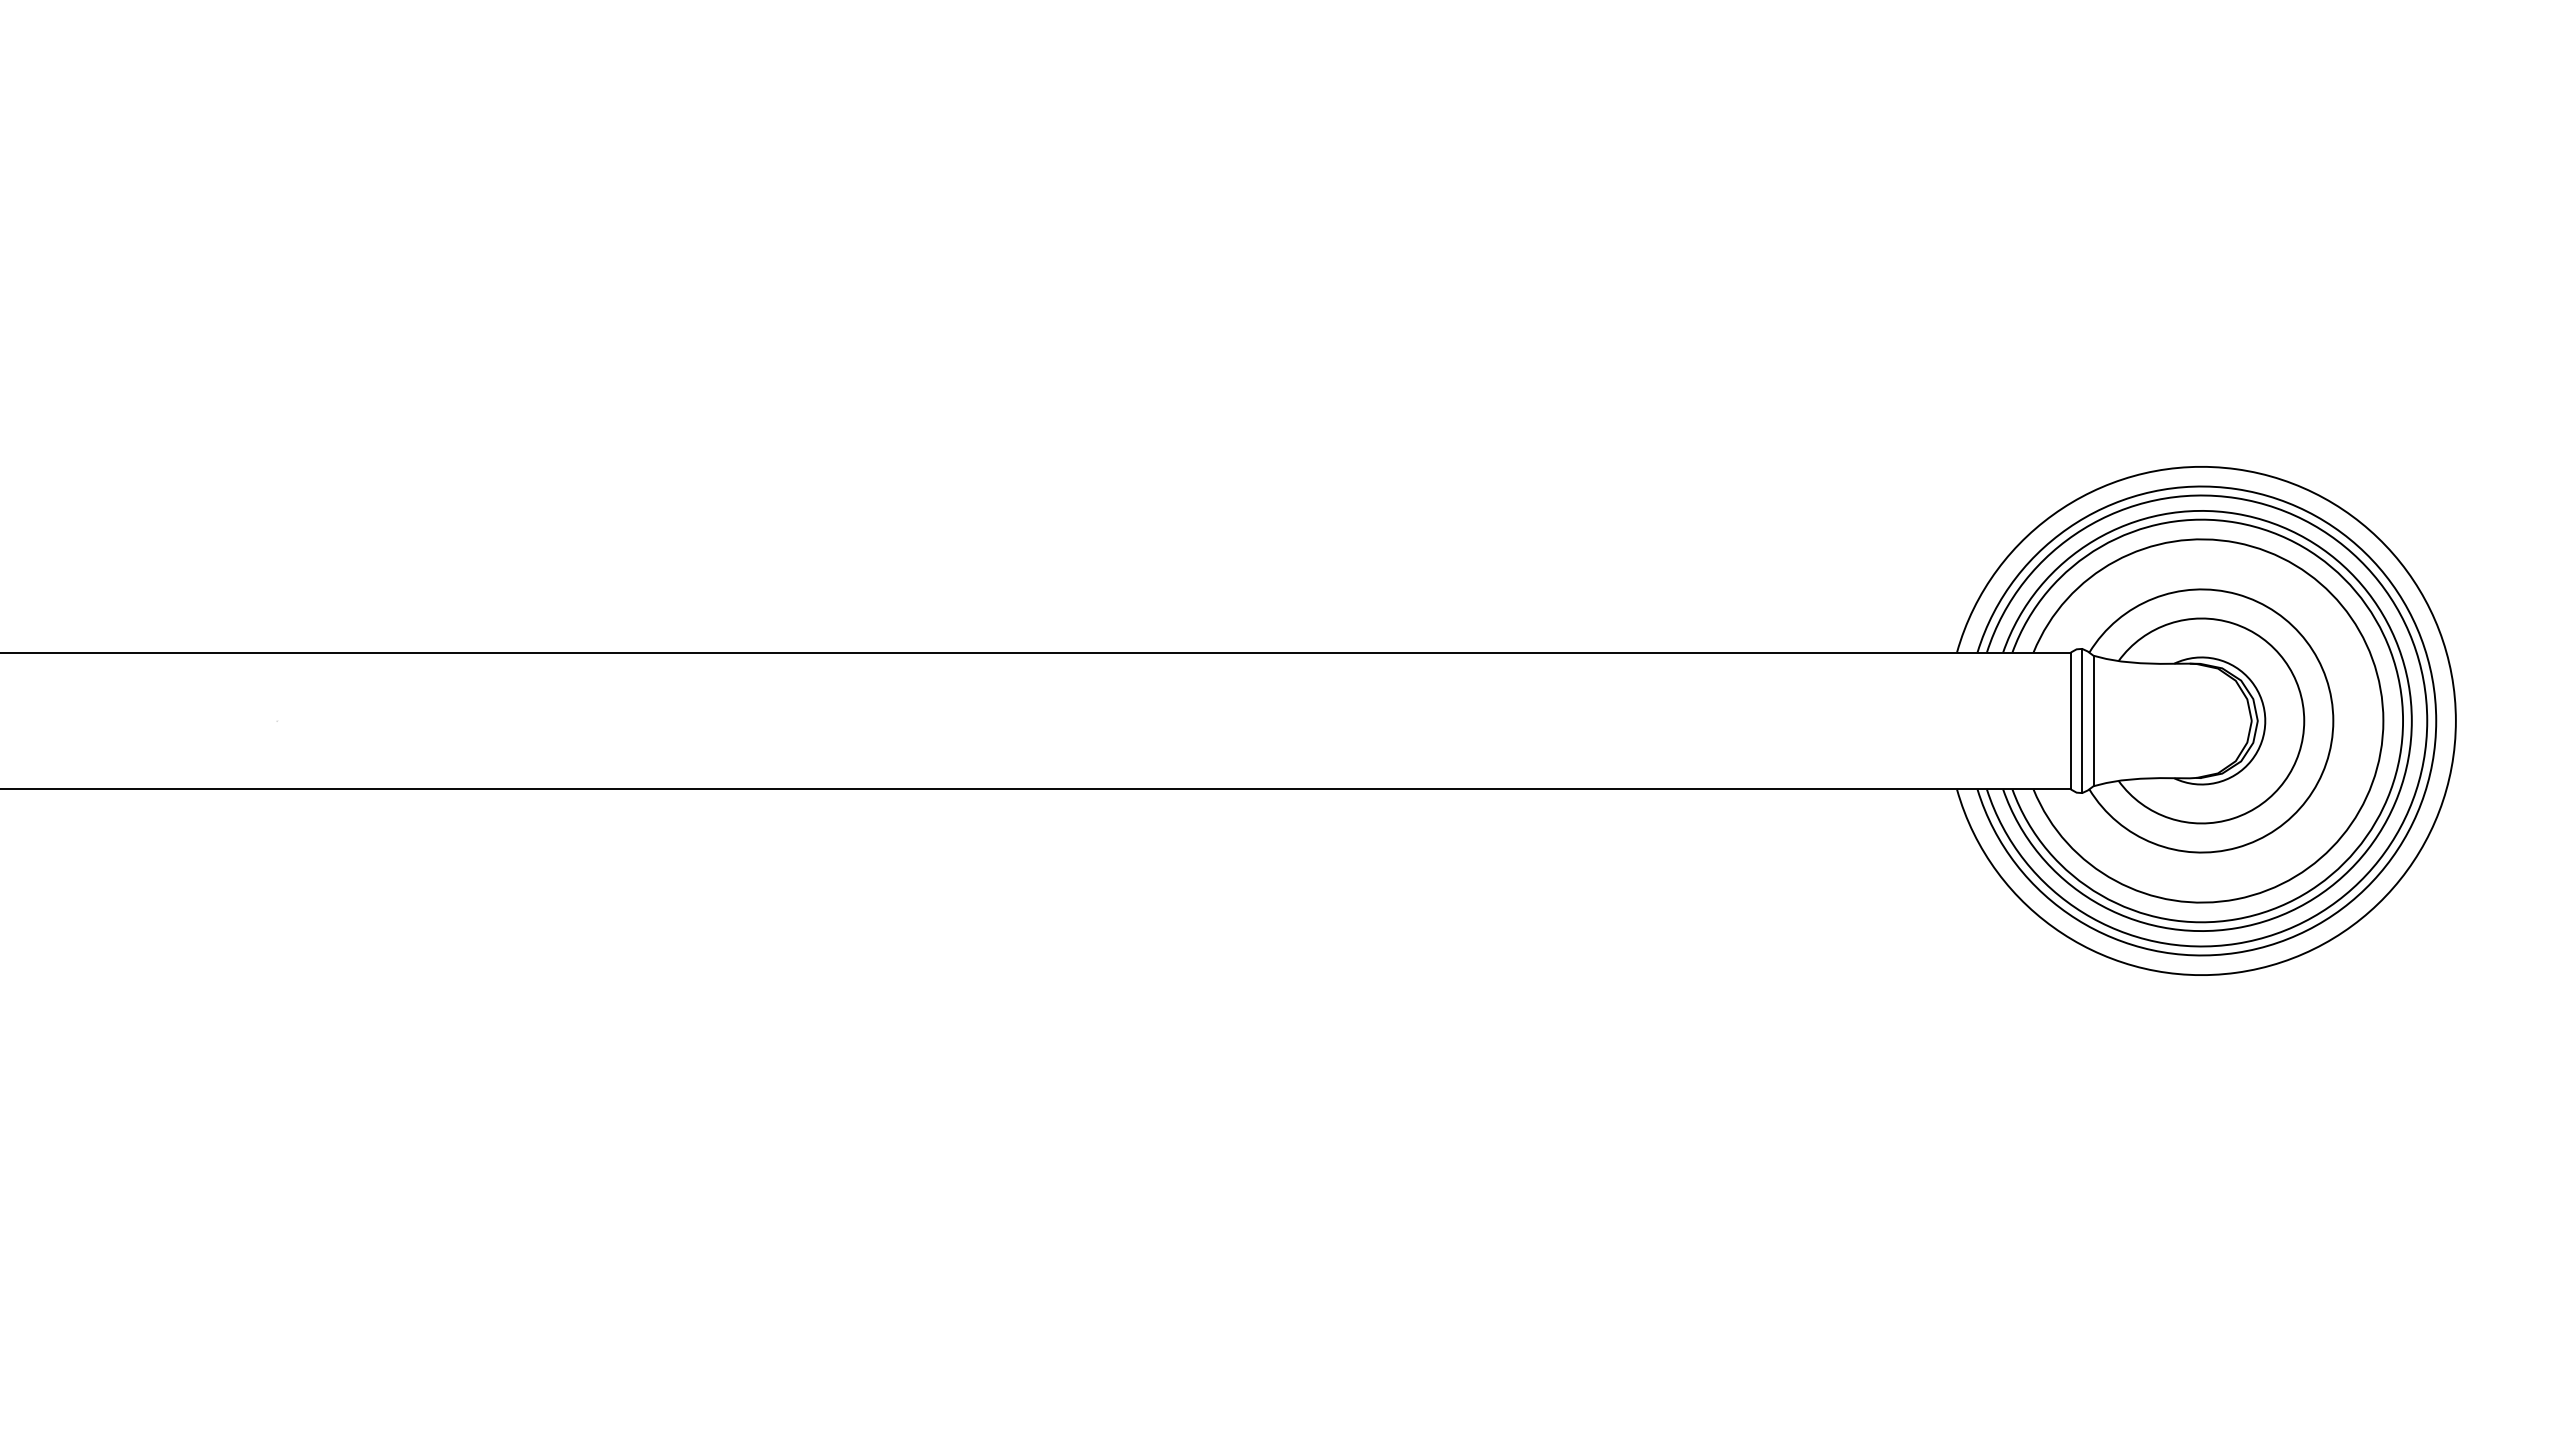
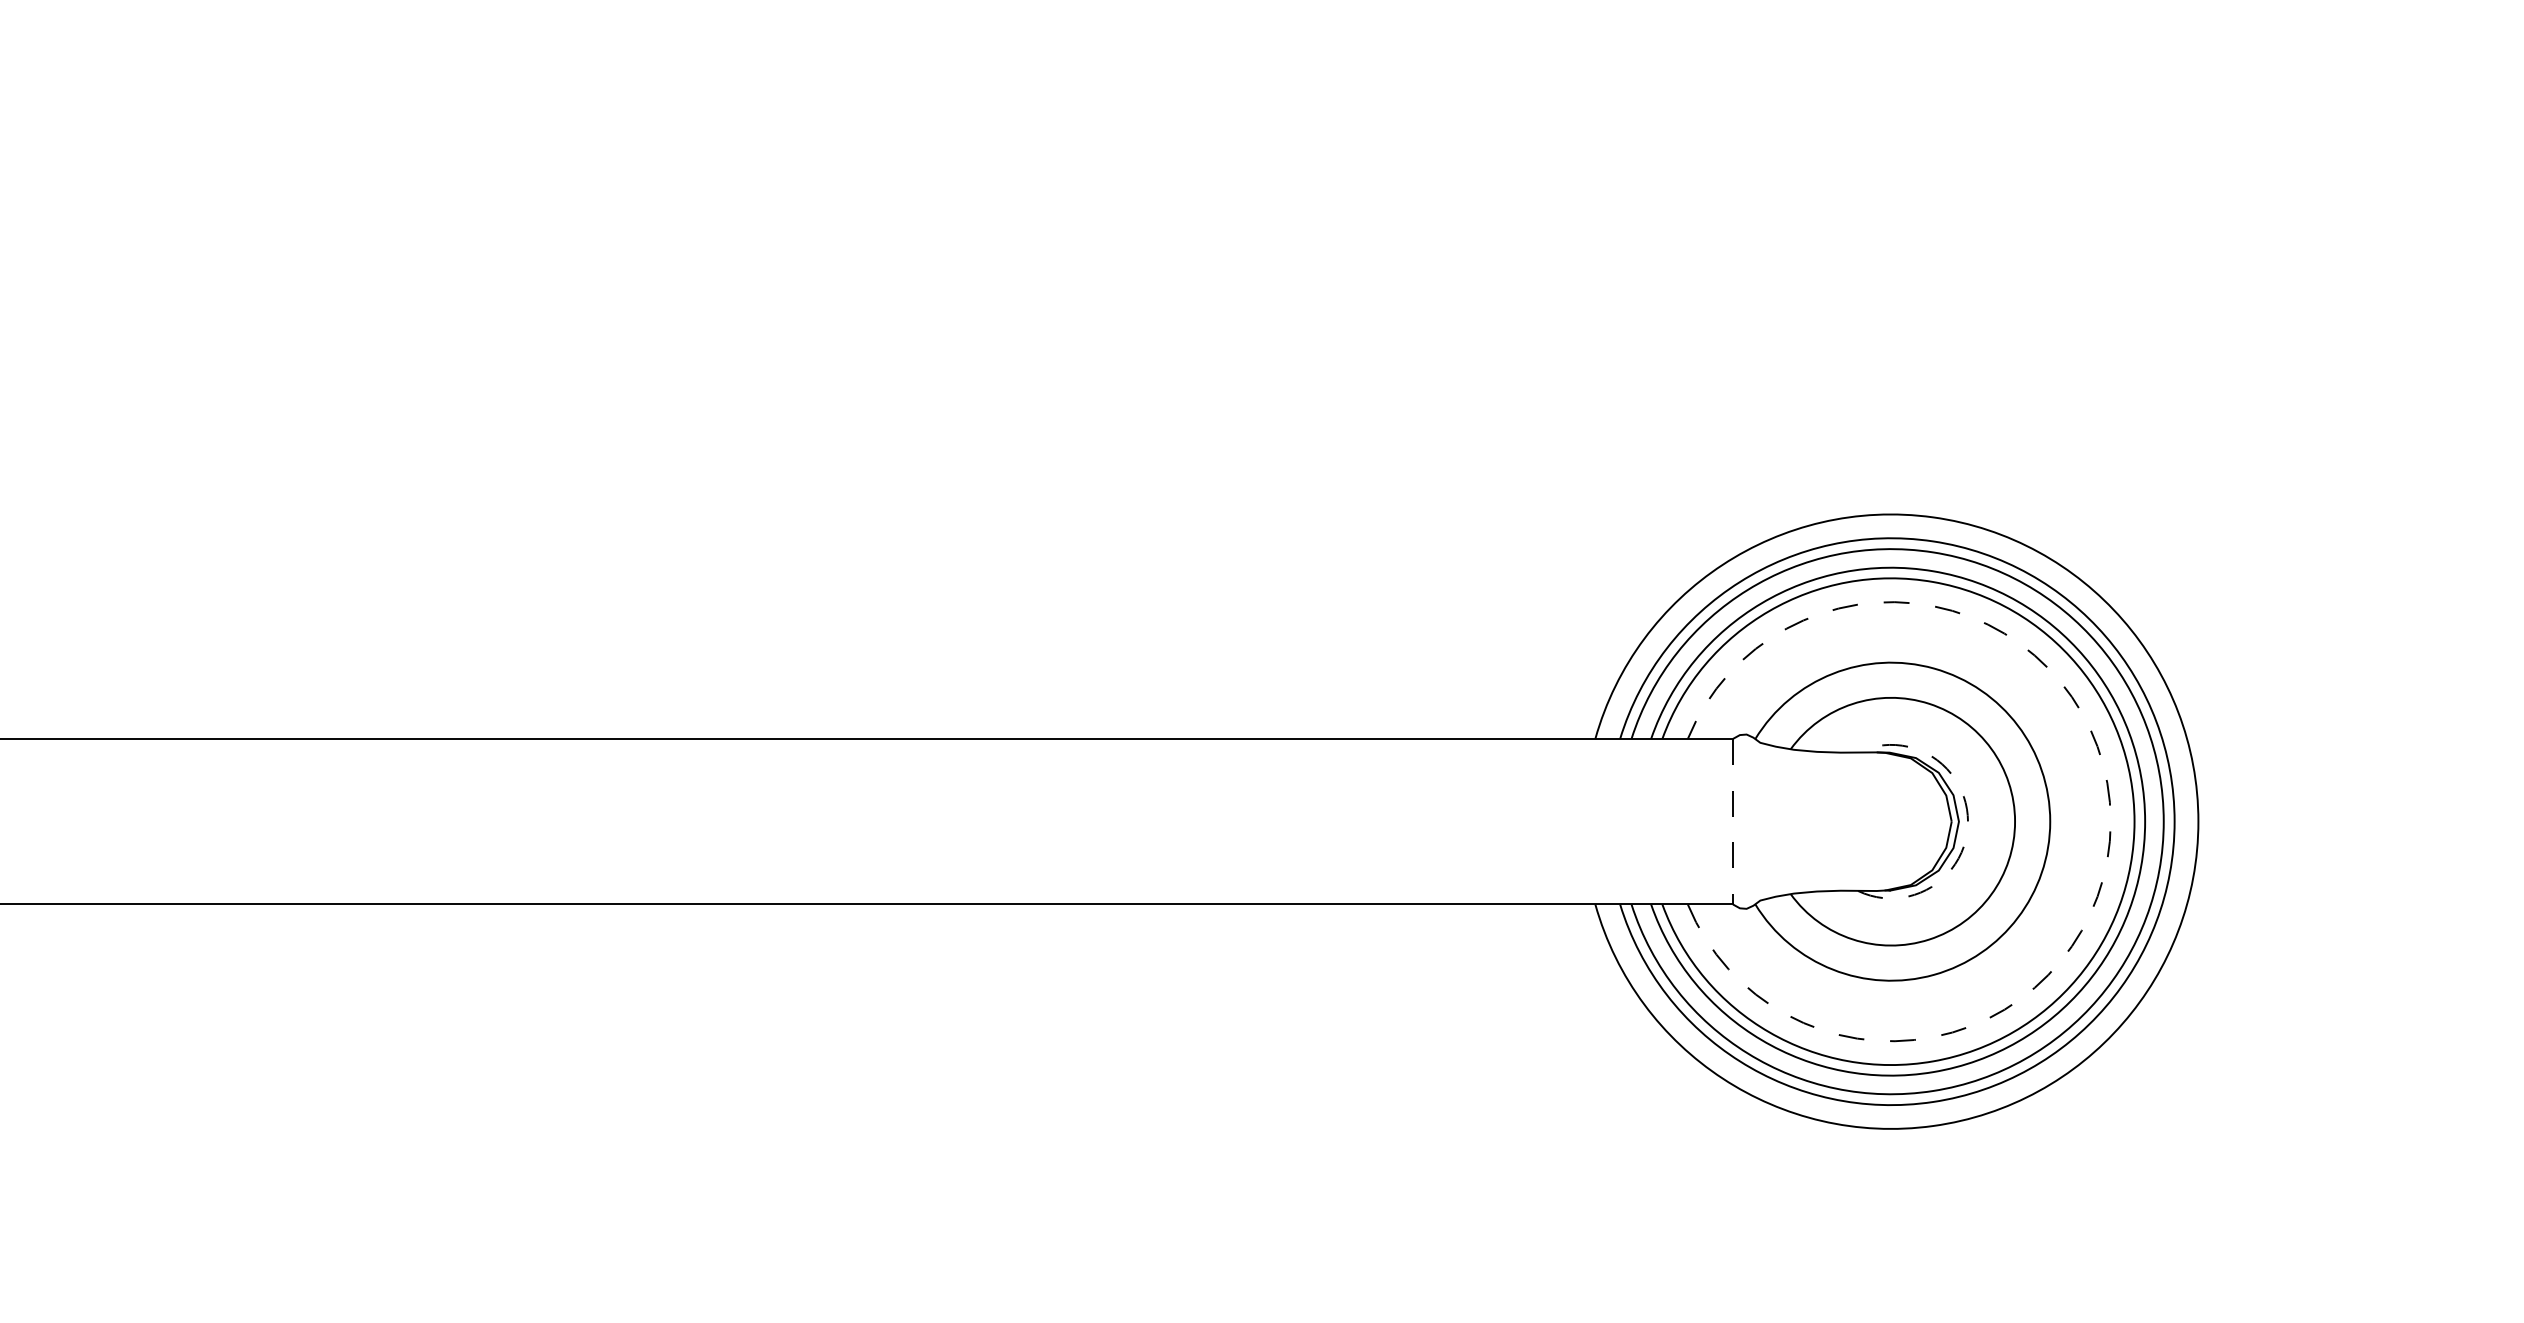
line: (2082, 720) -> (1747, 821), removed
line: (2093, 720) -> (1760, 821), removed
arc: (2383, 720) -> (2110, 821), solid -> dashed
line: (2070, 721) -> (1732, 822), solid -> dashed
arc: (2265, 721) -> (1968, 822), solid -> dashed

